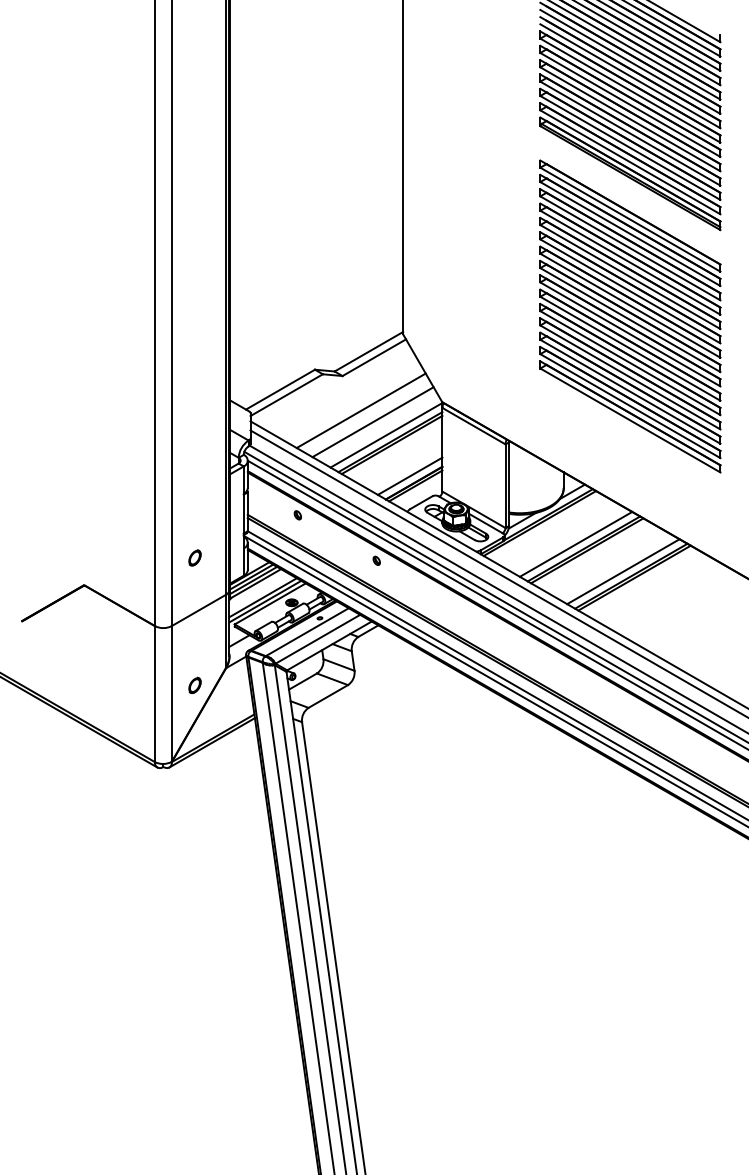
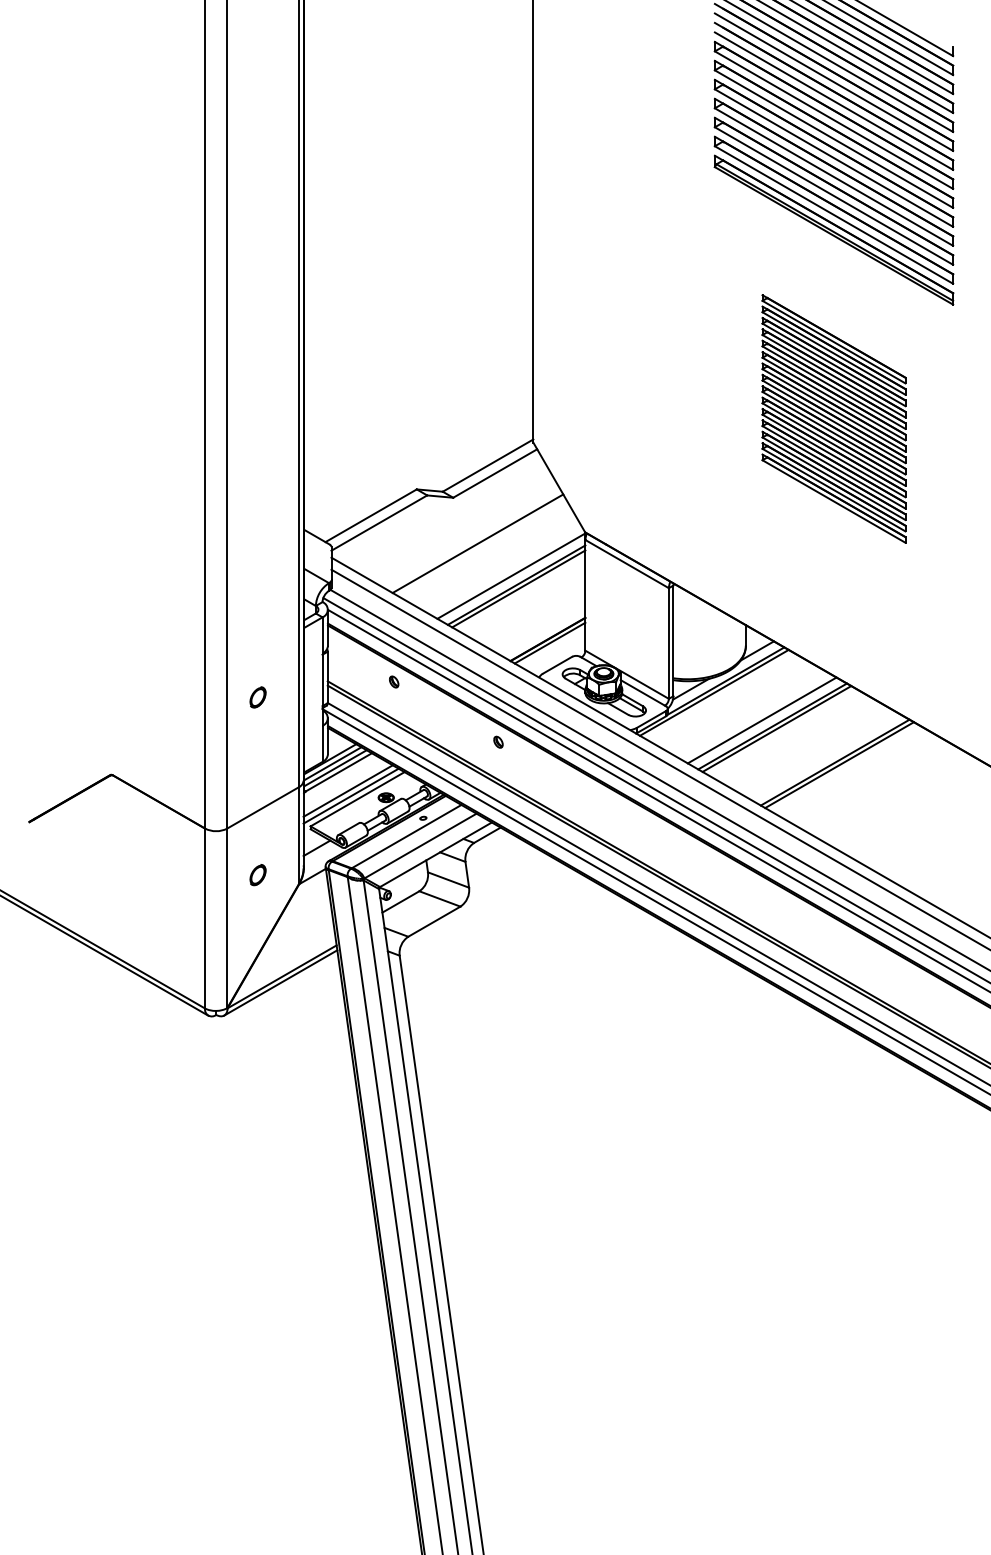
part: (629, 316) -> (833, 418), size x0.6
line: (372, 421) -> (493, 558), removed
line: (410, 475) -> (542, 629), removed
part: (194, 558) -> (257, 697), moved
line: (623, 571) -> (824, 756), removed
part: (194, 685) -> (257, 875), moved

